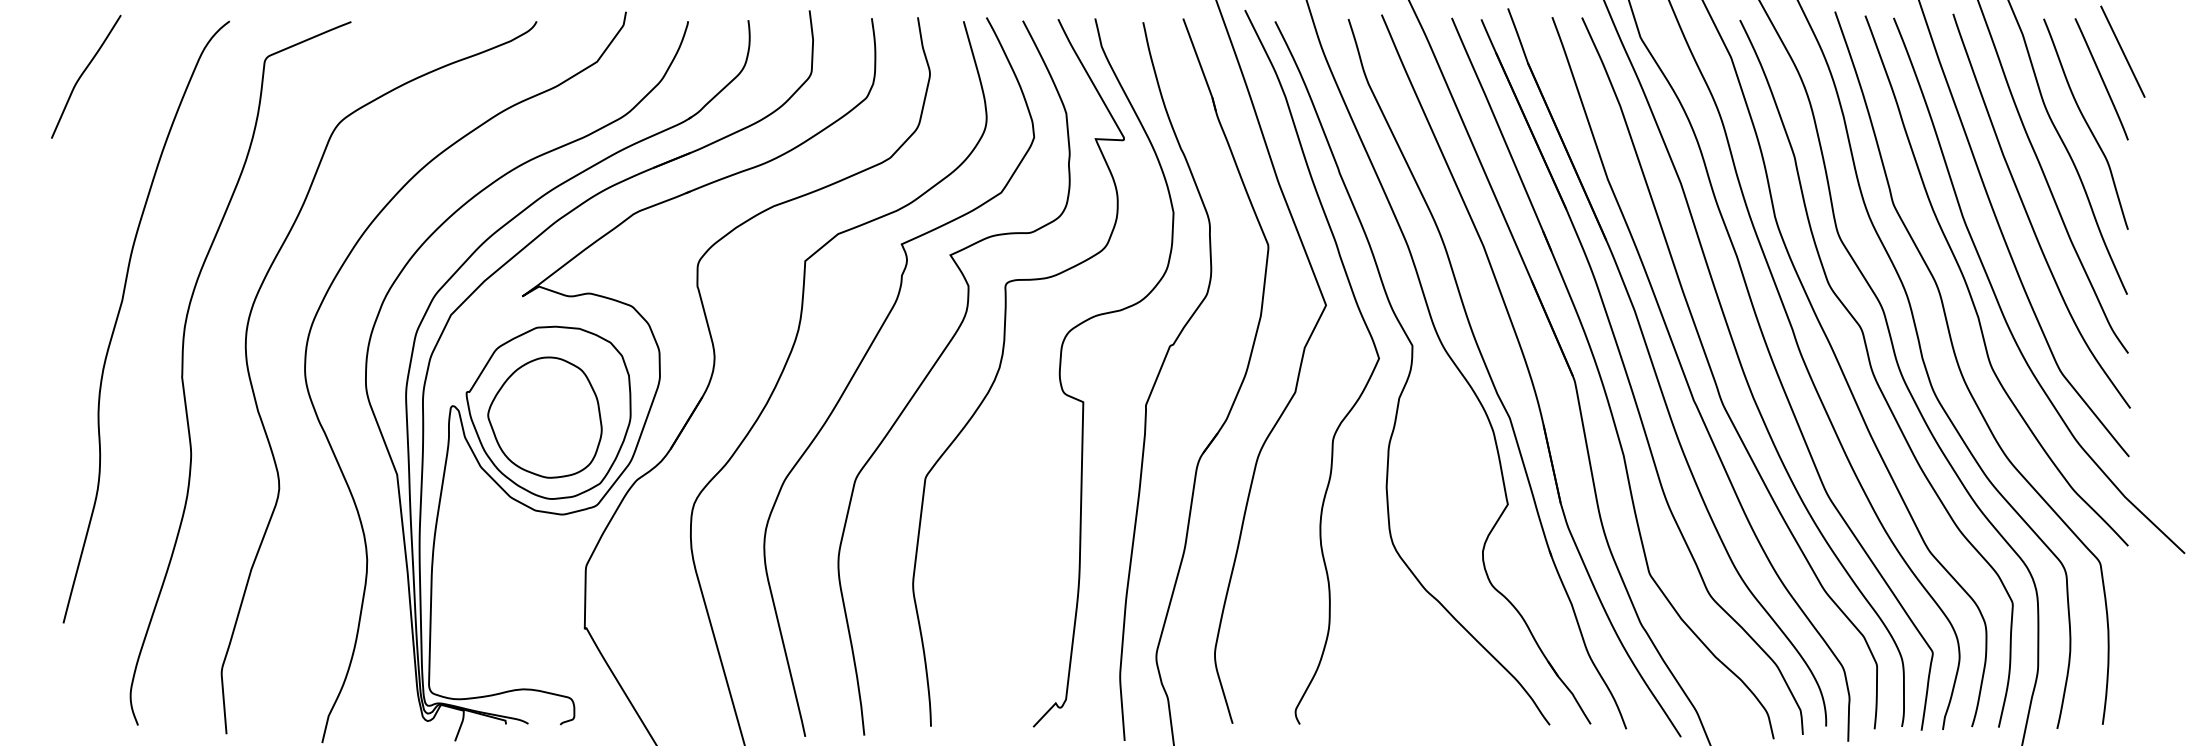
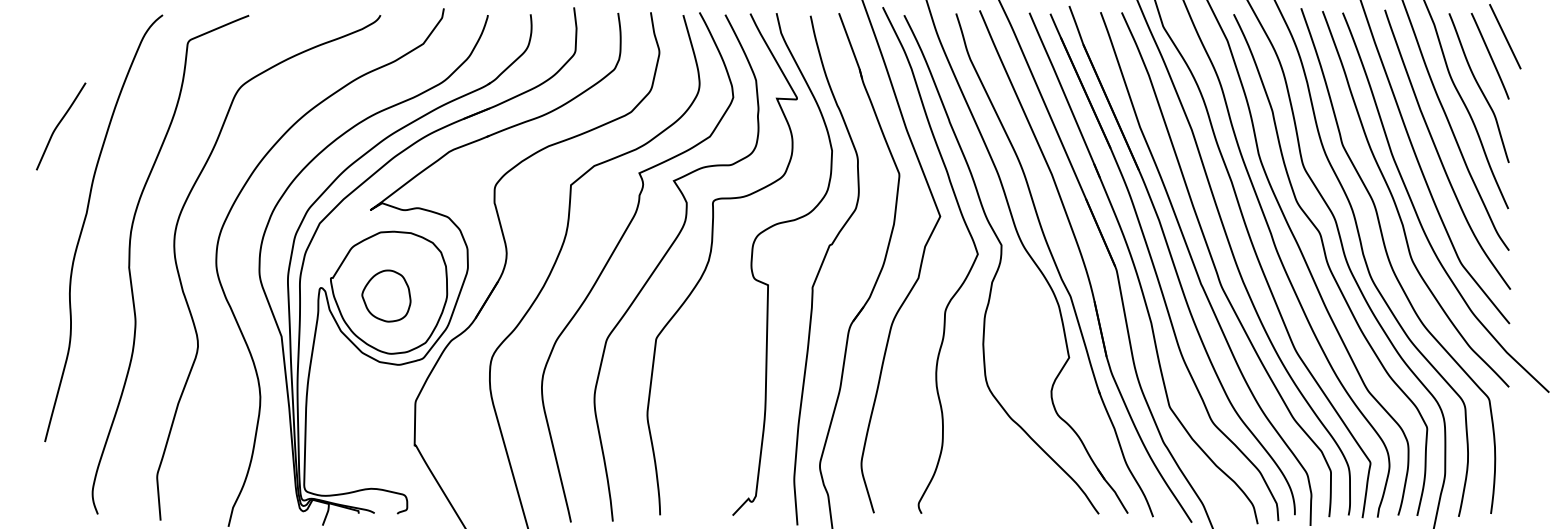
curve: (83, 74) -> (59, 124), moved
part: (545, 416) -> (386, 295), size x0.6

